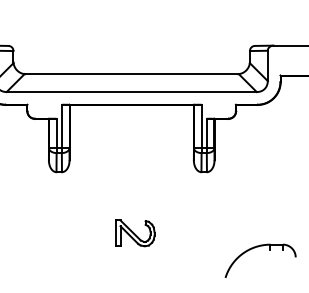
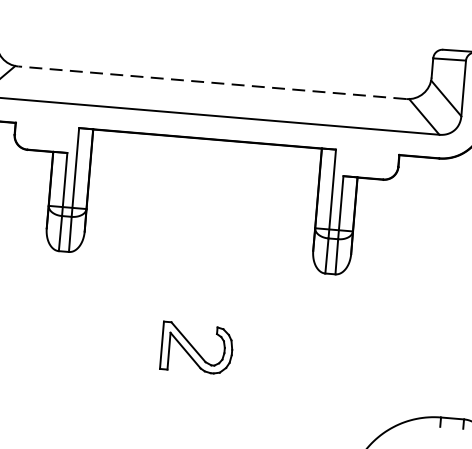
line: (131, 74) -> (211, 83), solid -> dashed
part: (135, 233) -> (196, 348), moved

